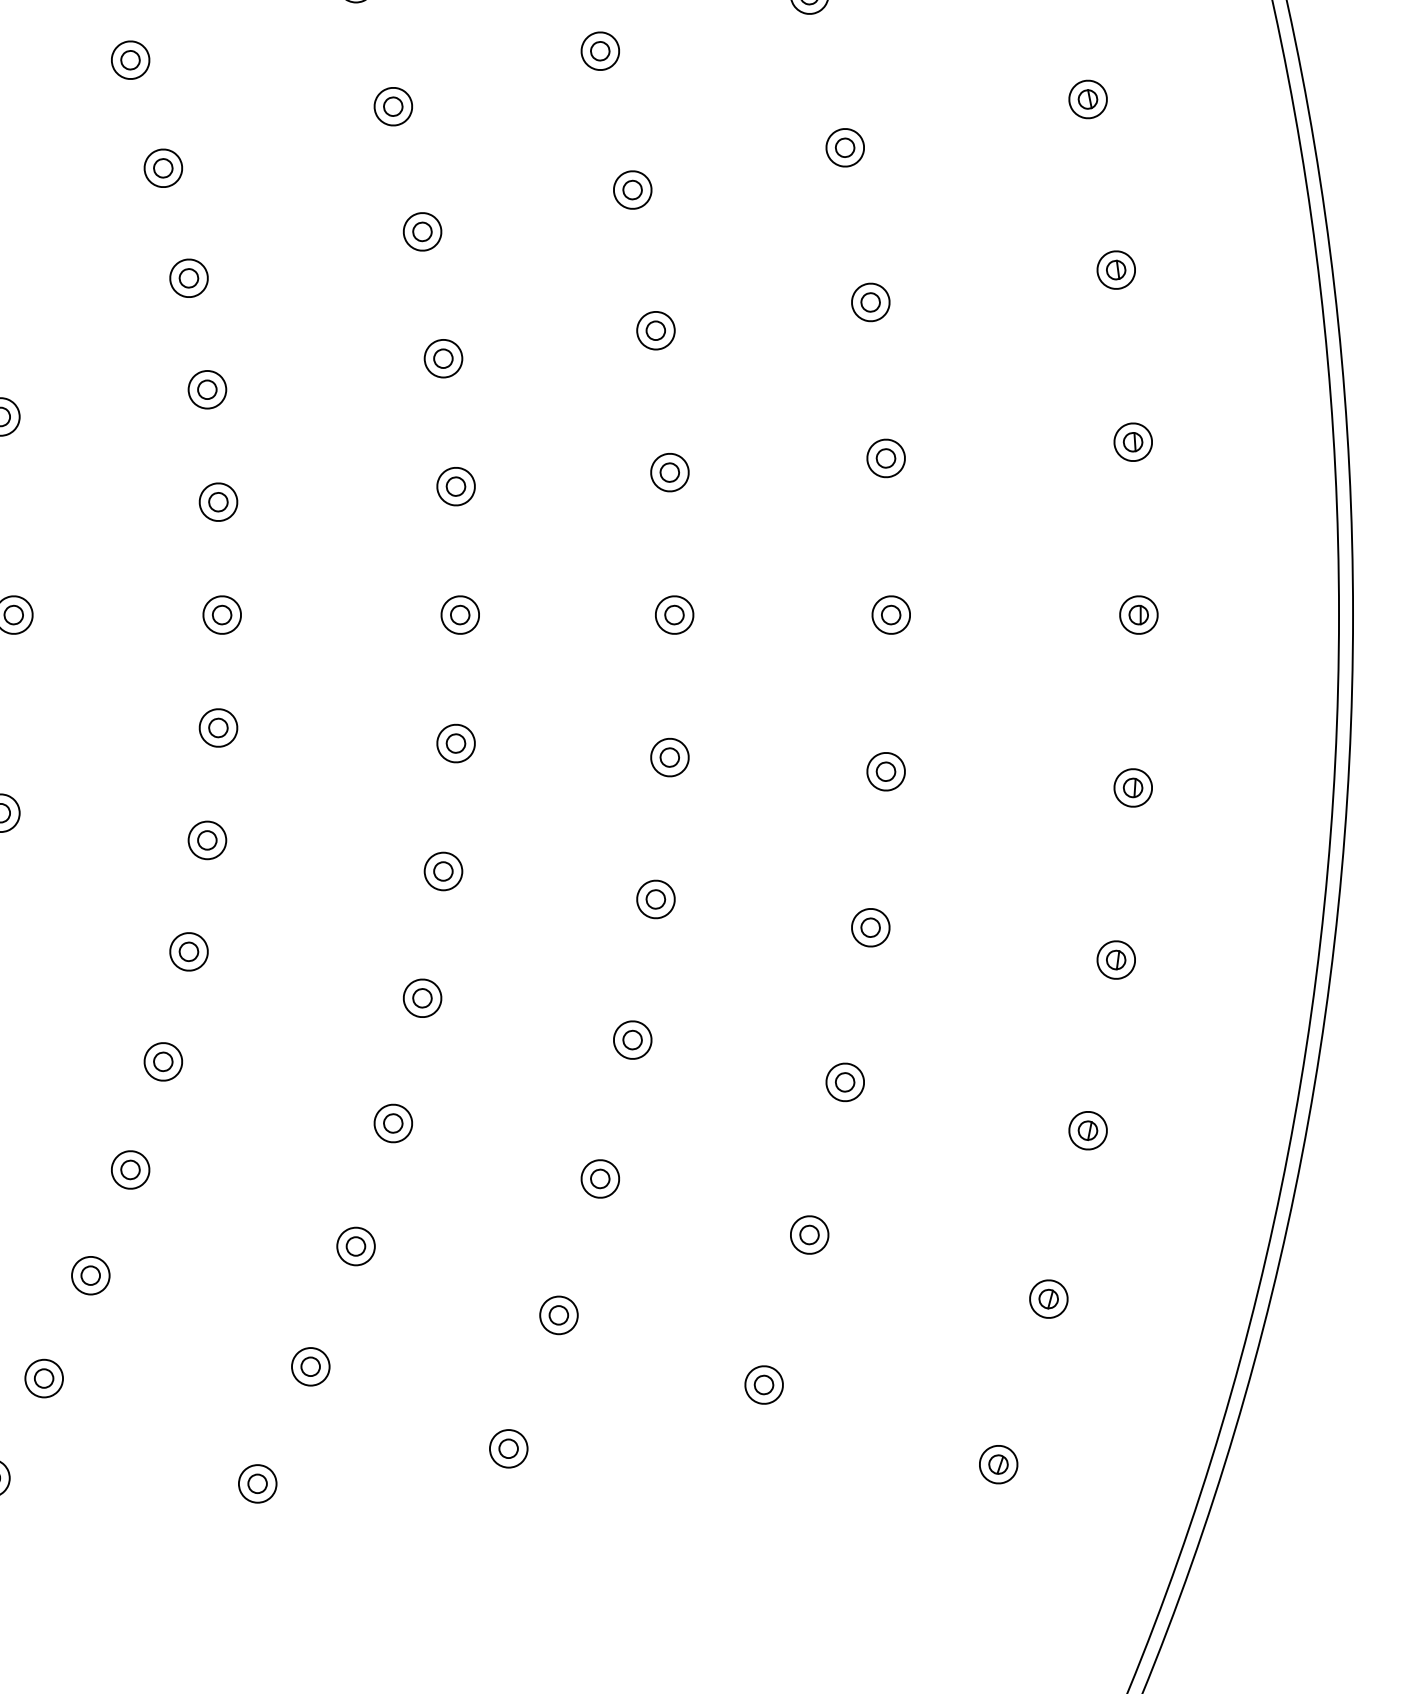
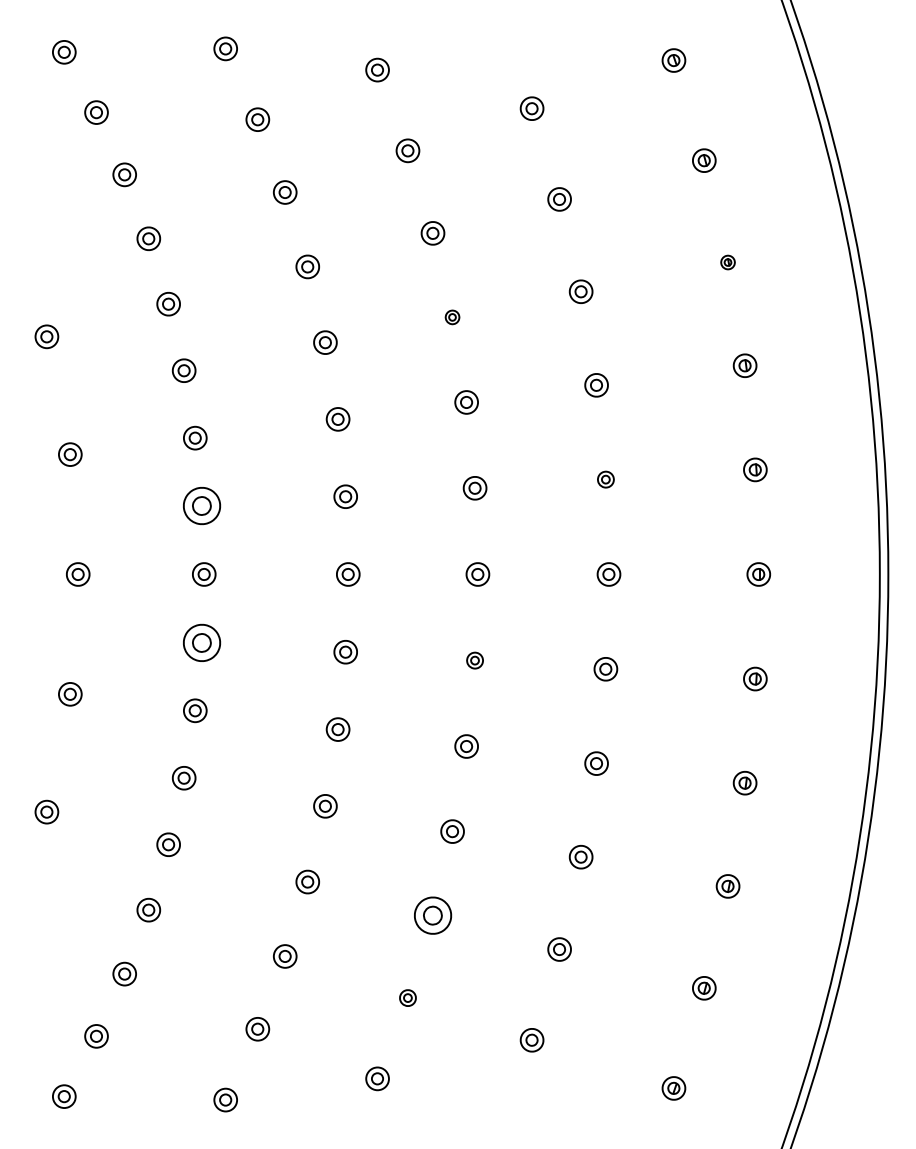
part: (1087, 99) -> (727, 262), size x0.6
part: (632, 190) -> (452, 317), size x0.6
part: (885, 458) -> (605, 479), size x0.7
part: (217, 502) -> (201, 506), size x1.6
part: (217, 727) -> (201, 642), size x1.6
part: (668, 757) -> (474, 660), size x0.7
part: (599, 1178) -> (432, 915), size x1.6
part: (558, 1314) -> (407, 997), size x0.7

